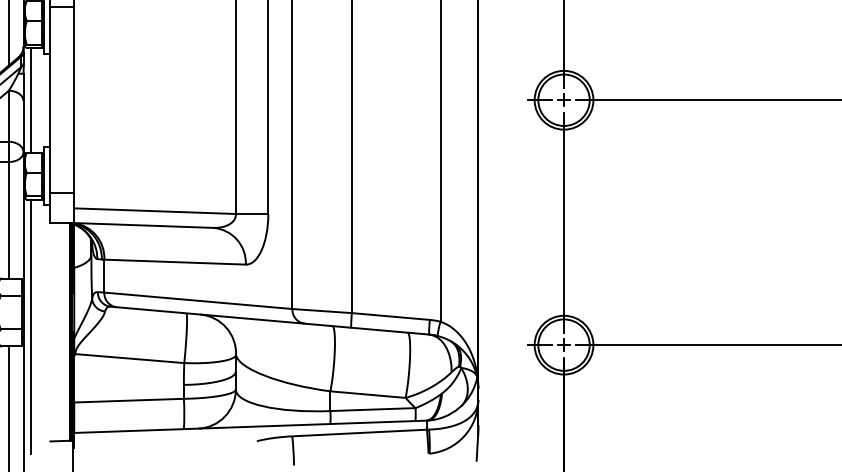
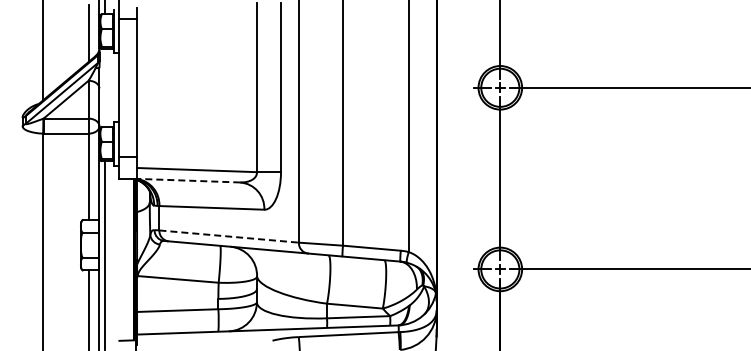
line: (30, 99) -> (104, 87), removed
line: (143, 225) -> (188, 180), solid -> dashed
line: (198, 300) -> (229, 236), solid -> dashed

